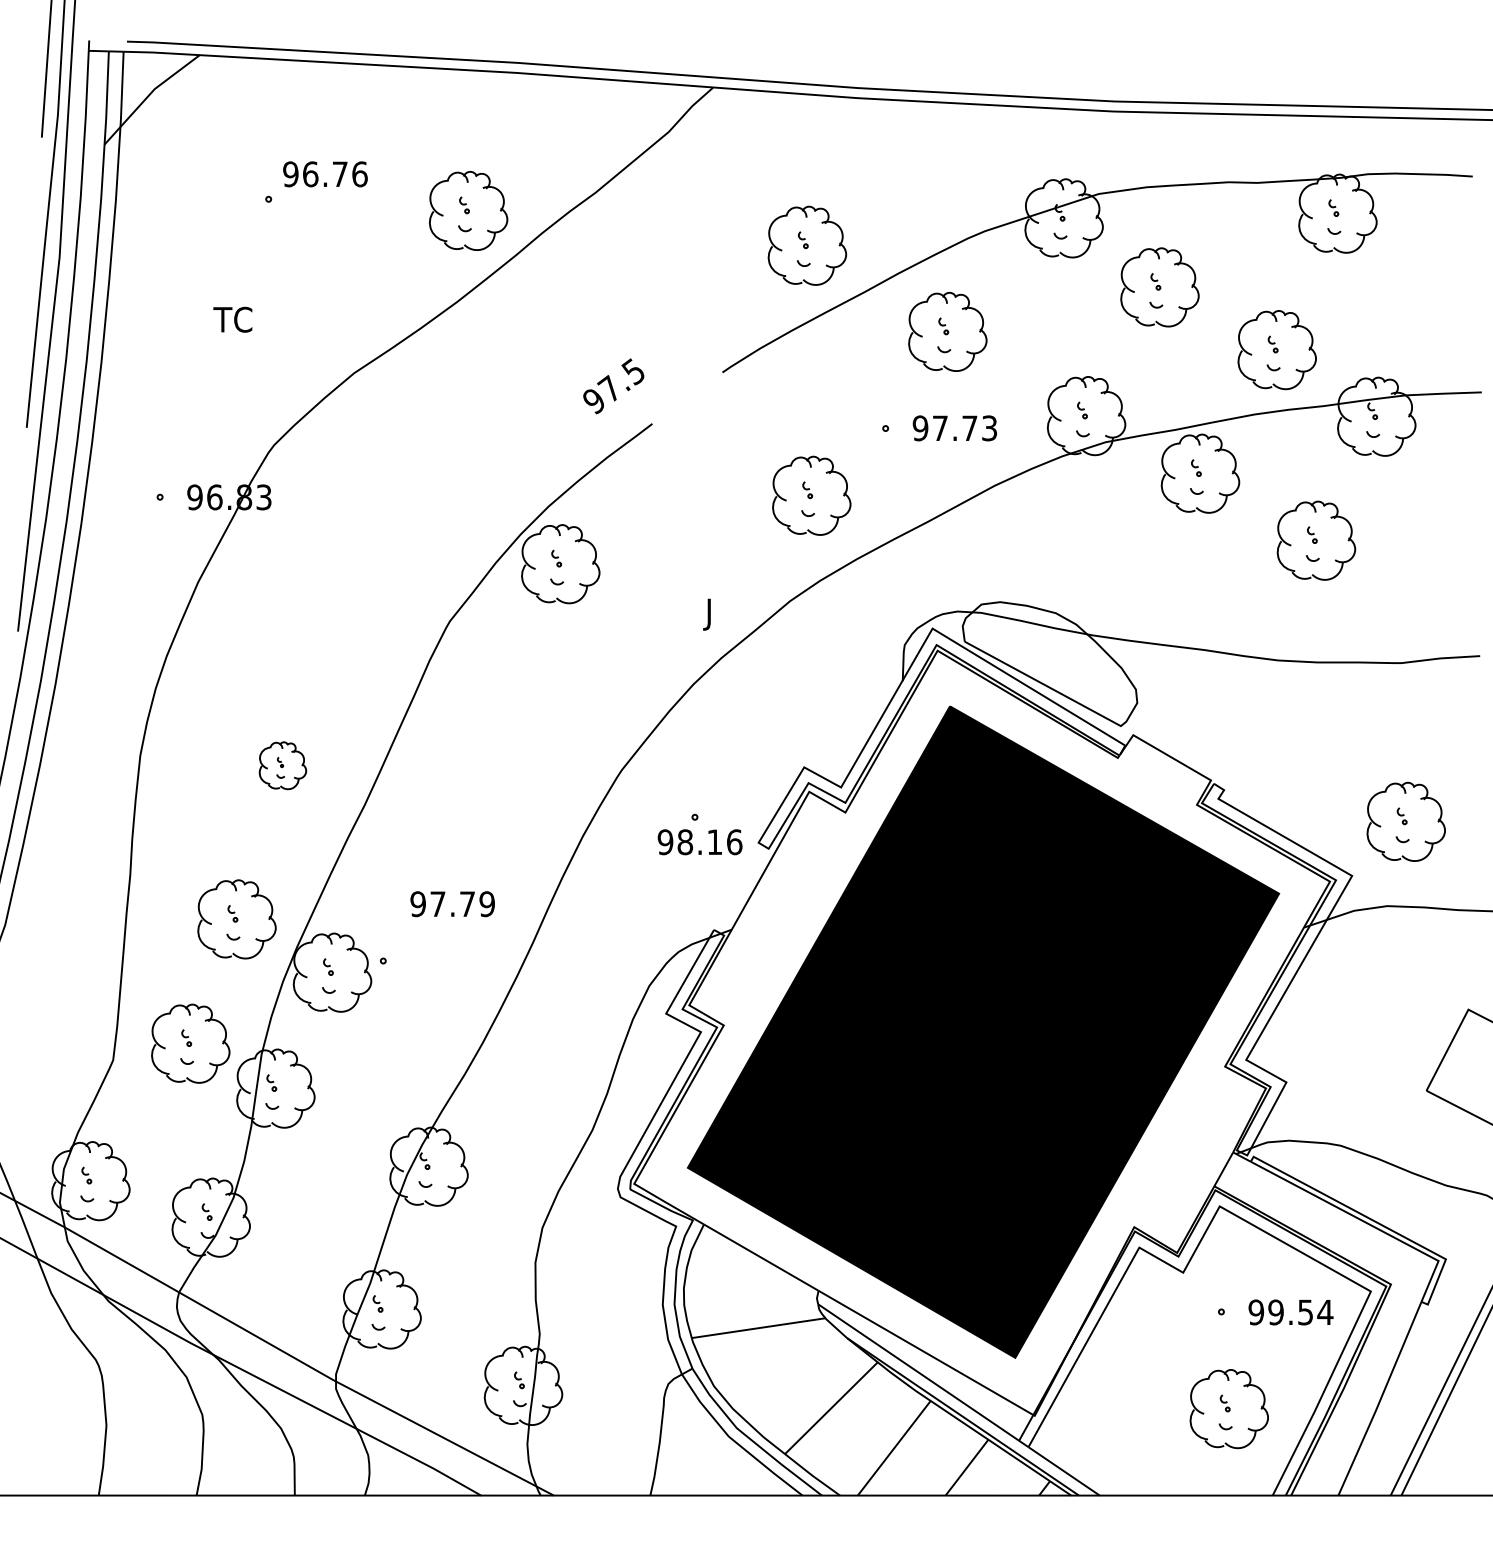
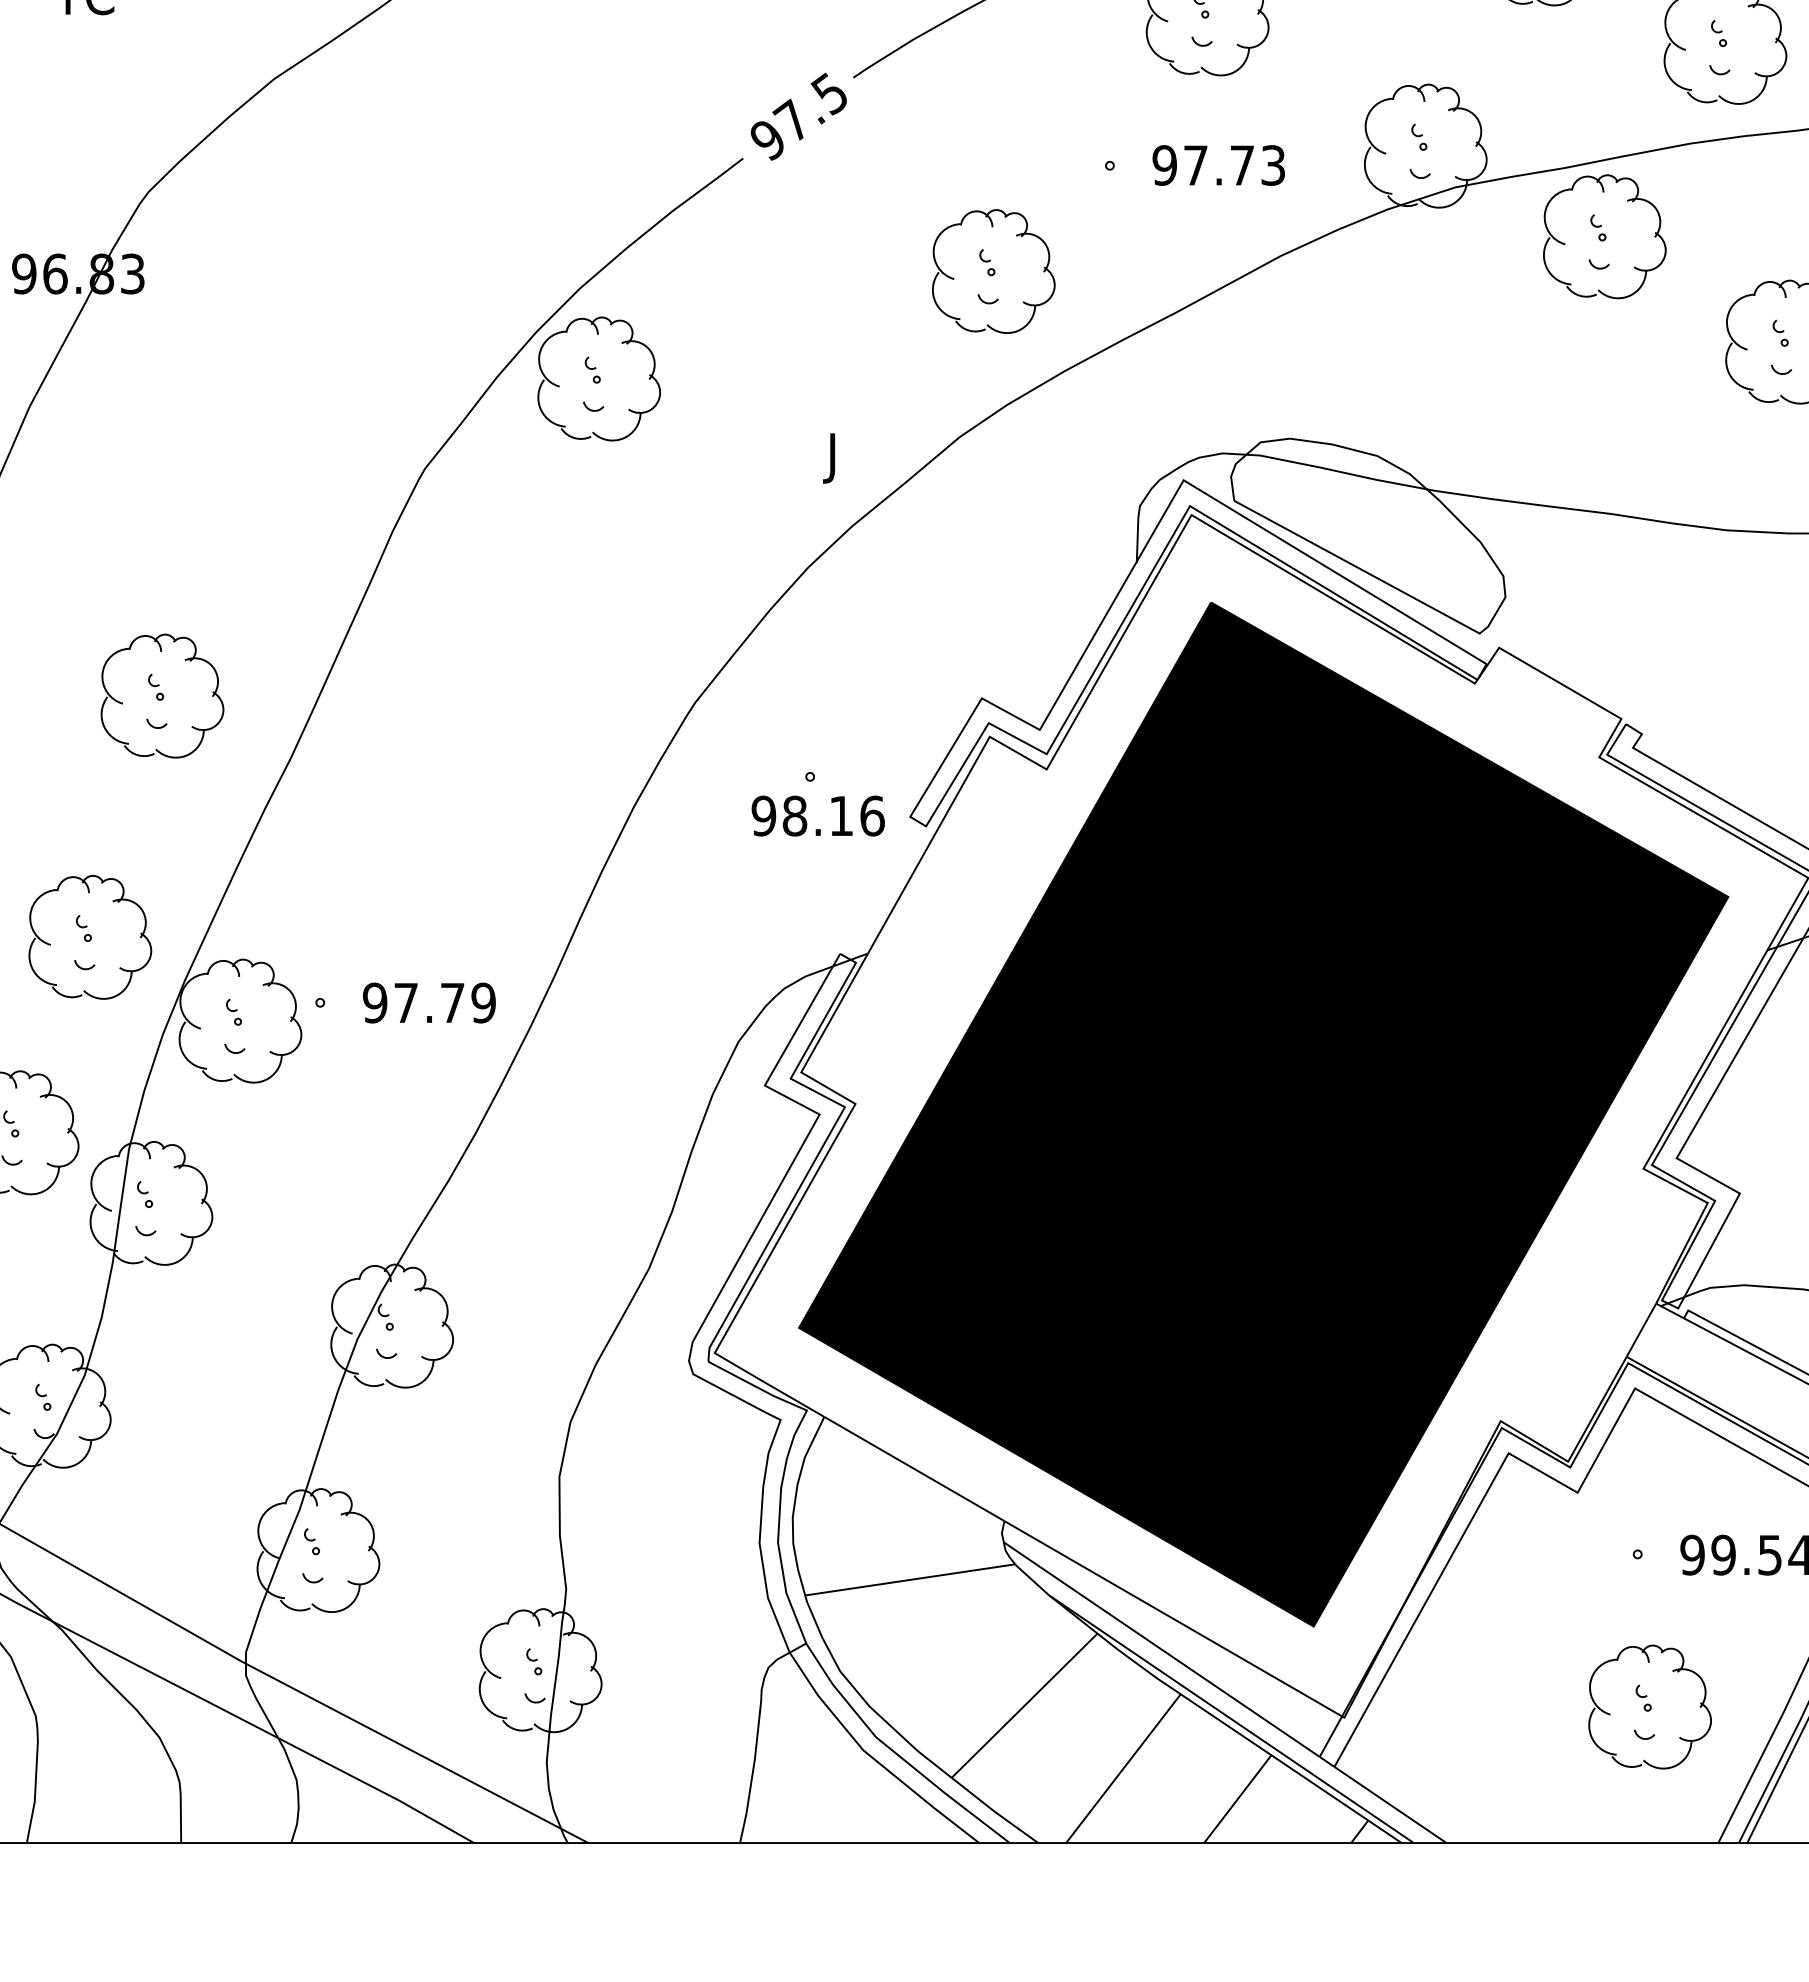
text: (613, 386) -> (798, 116), moved
part: (282, 765) -> (161, 695), size x1.67
text: (452, 904) -> (429, 1003), moved

